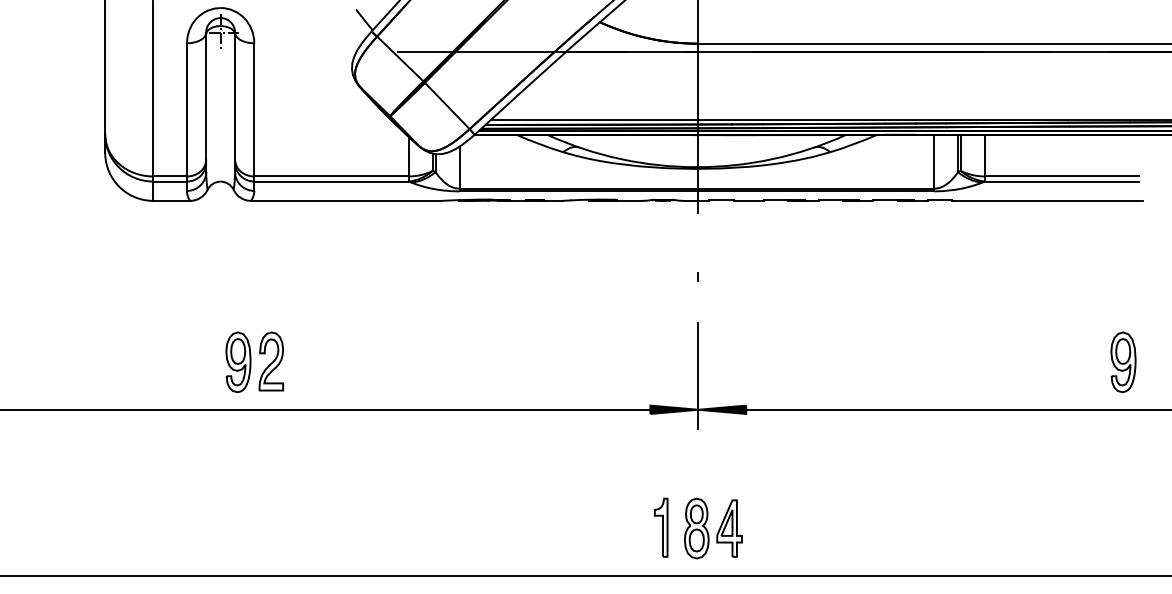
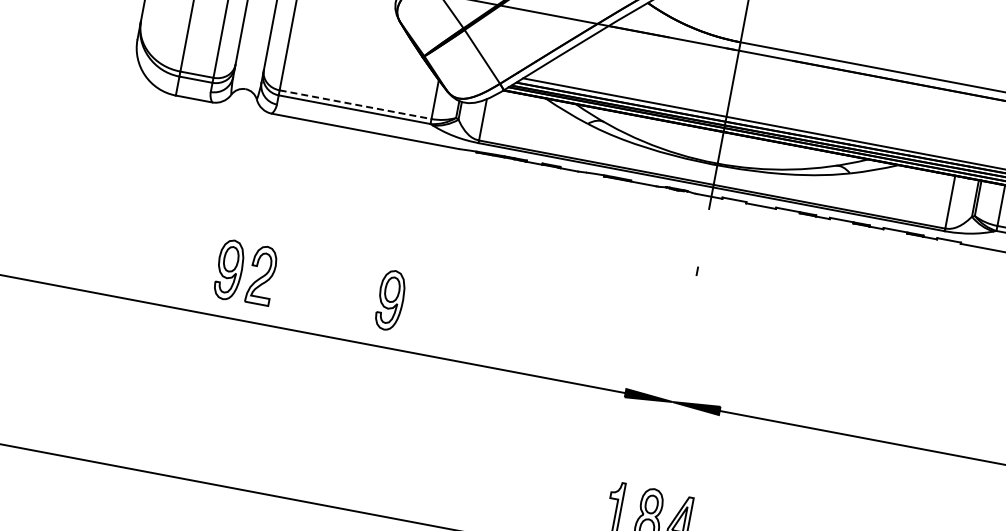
line: (332, 176) -> (356, 104), solid -> dashed
part: (402, 362) -> (390, 300), added
line: (698, 376) -> (678, 369), removed

